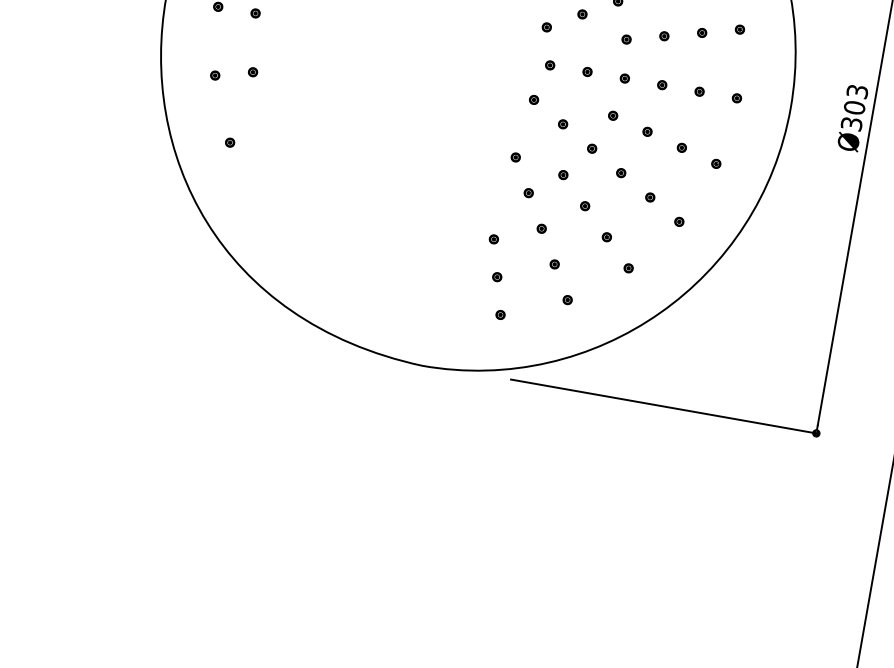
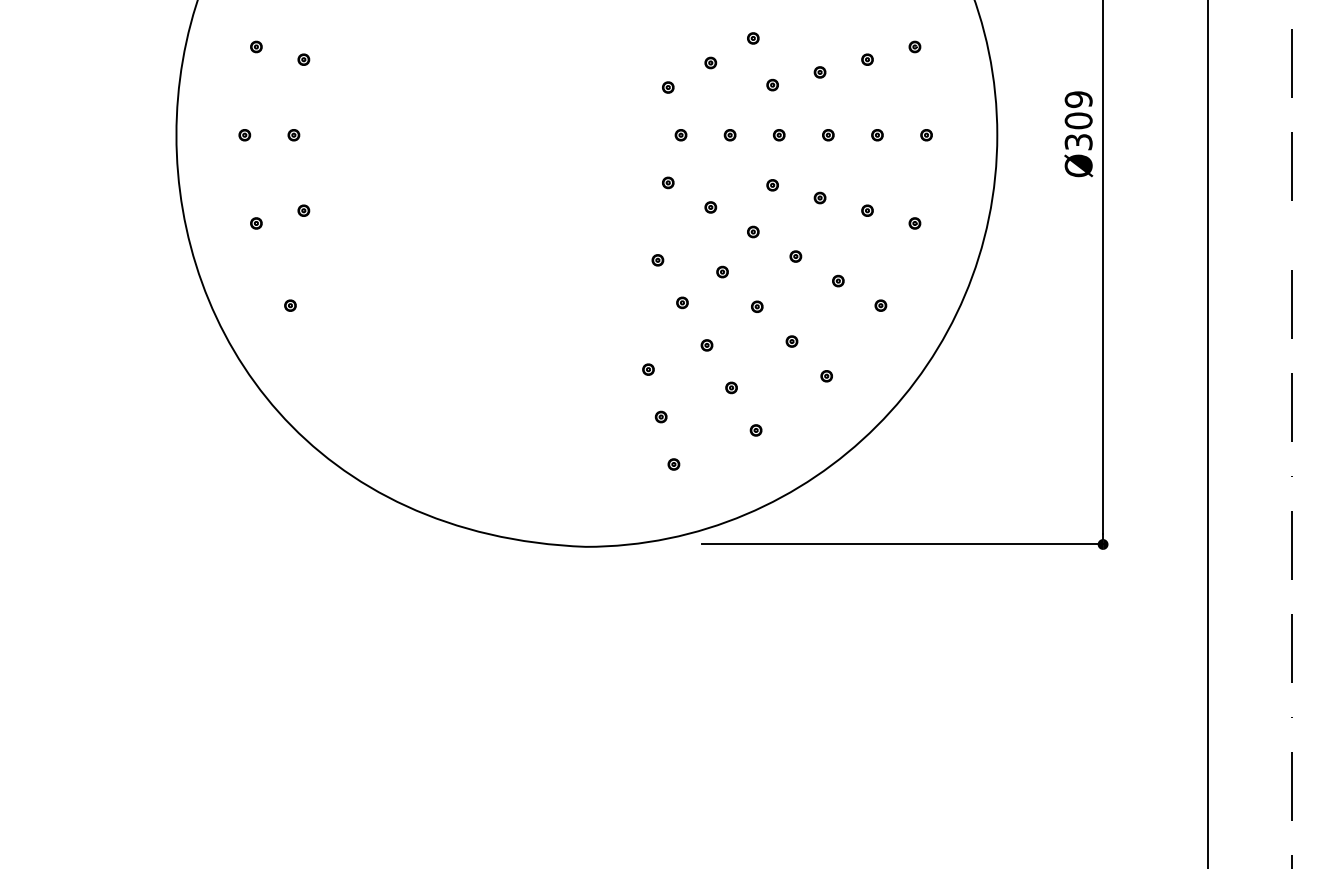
text: (857, 91) -> (1078, 99), Ø303 -> Ø309

